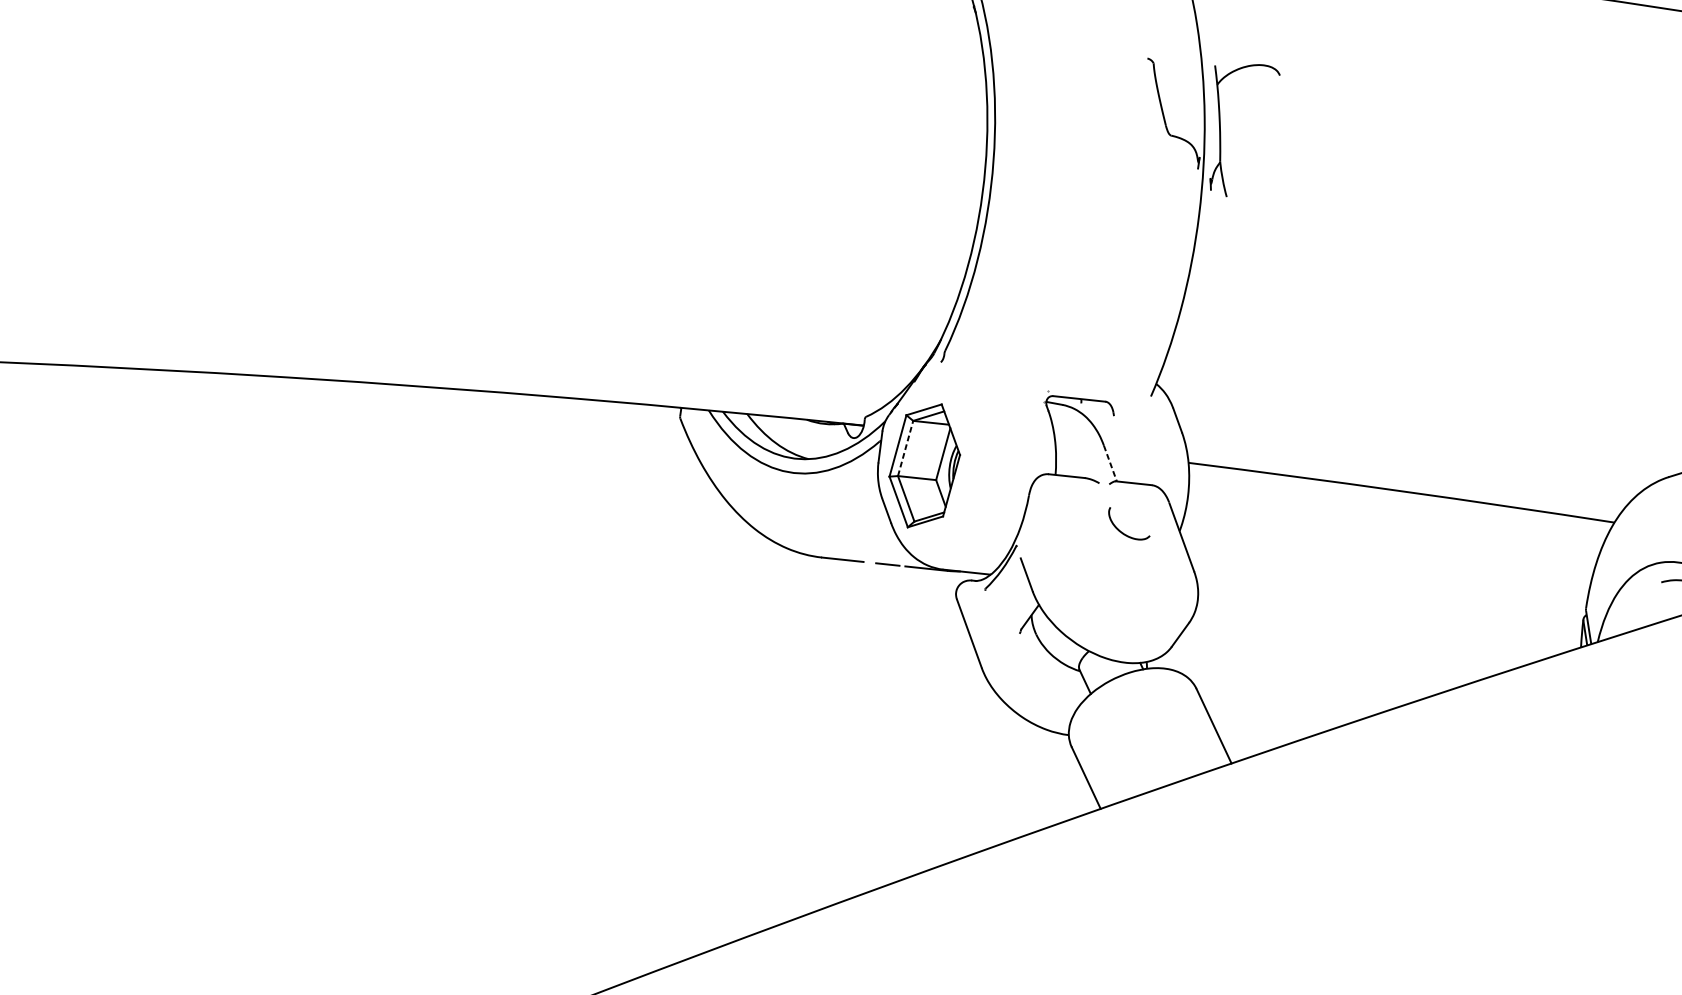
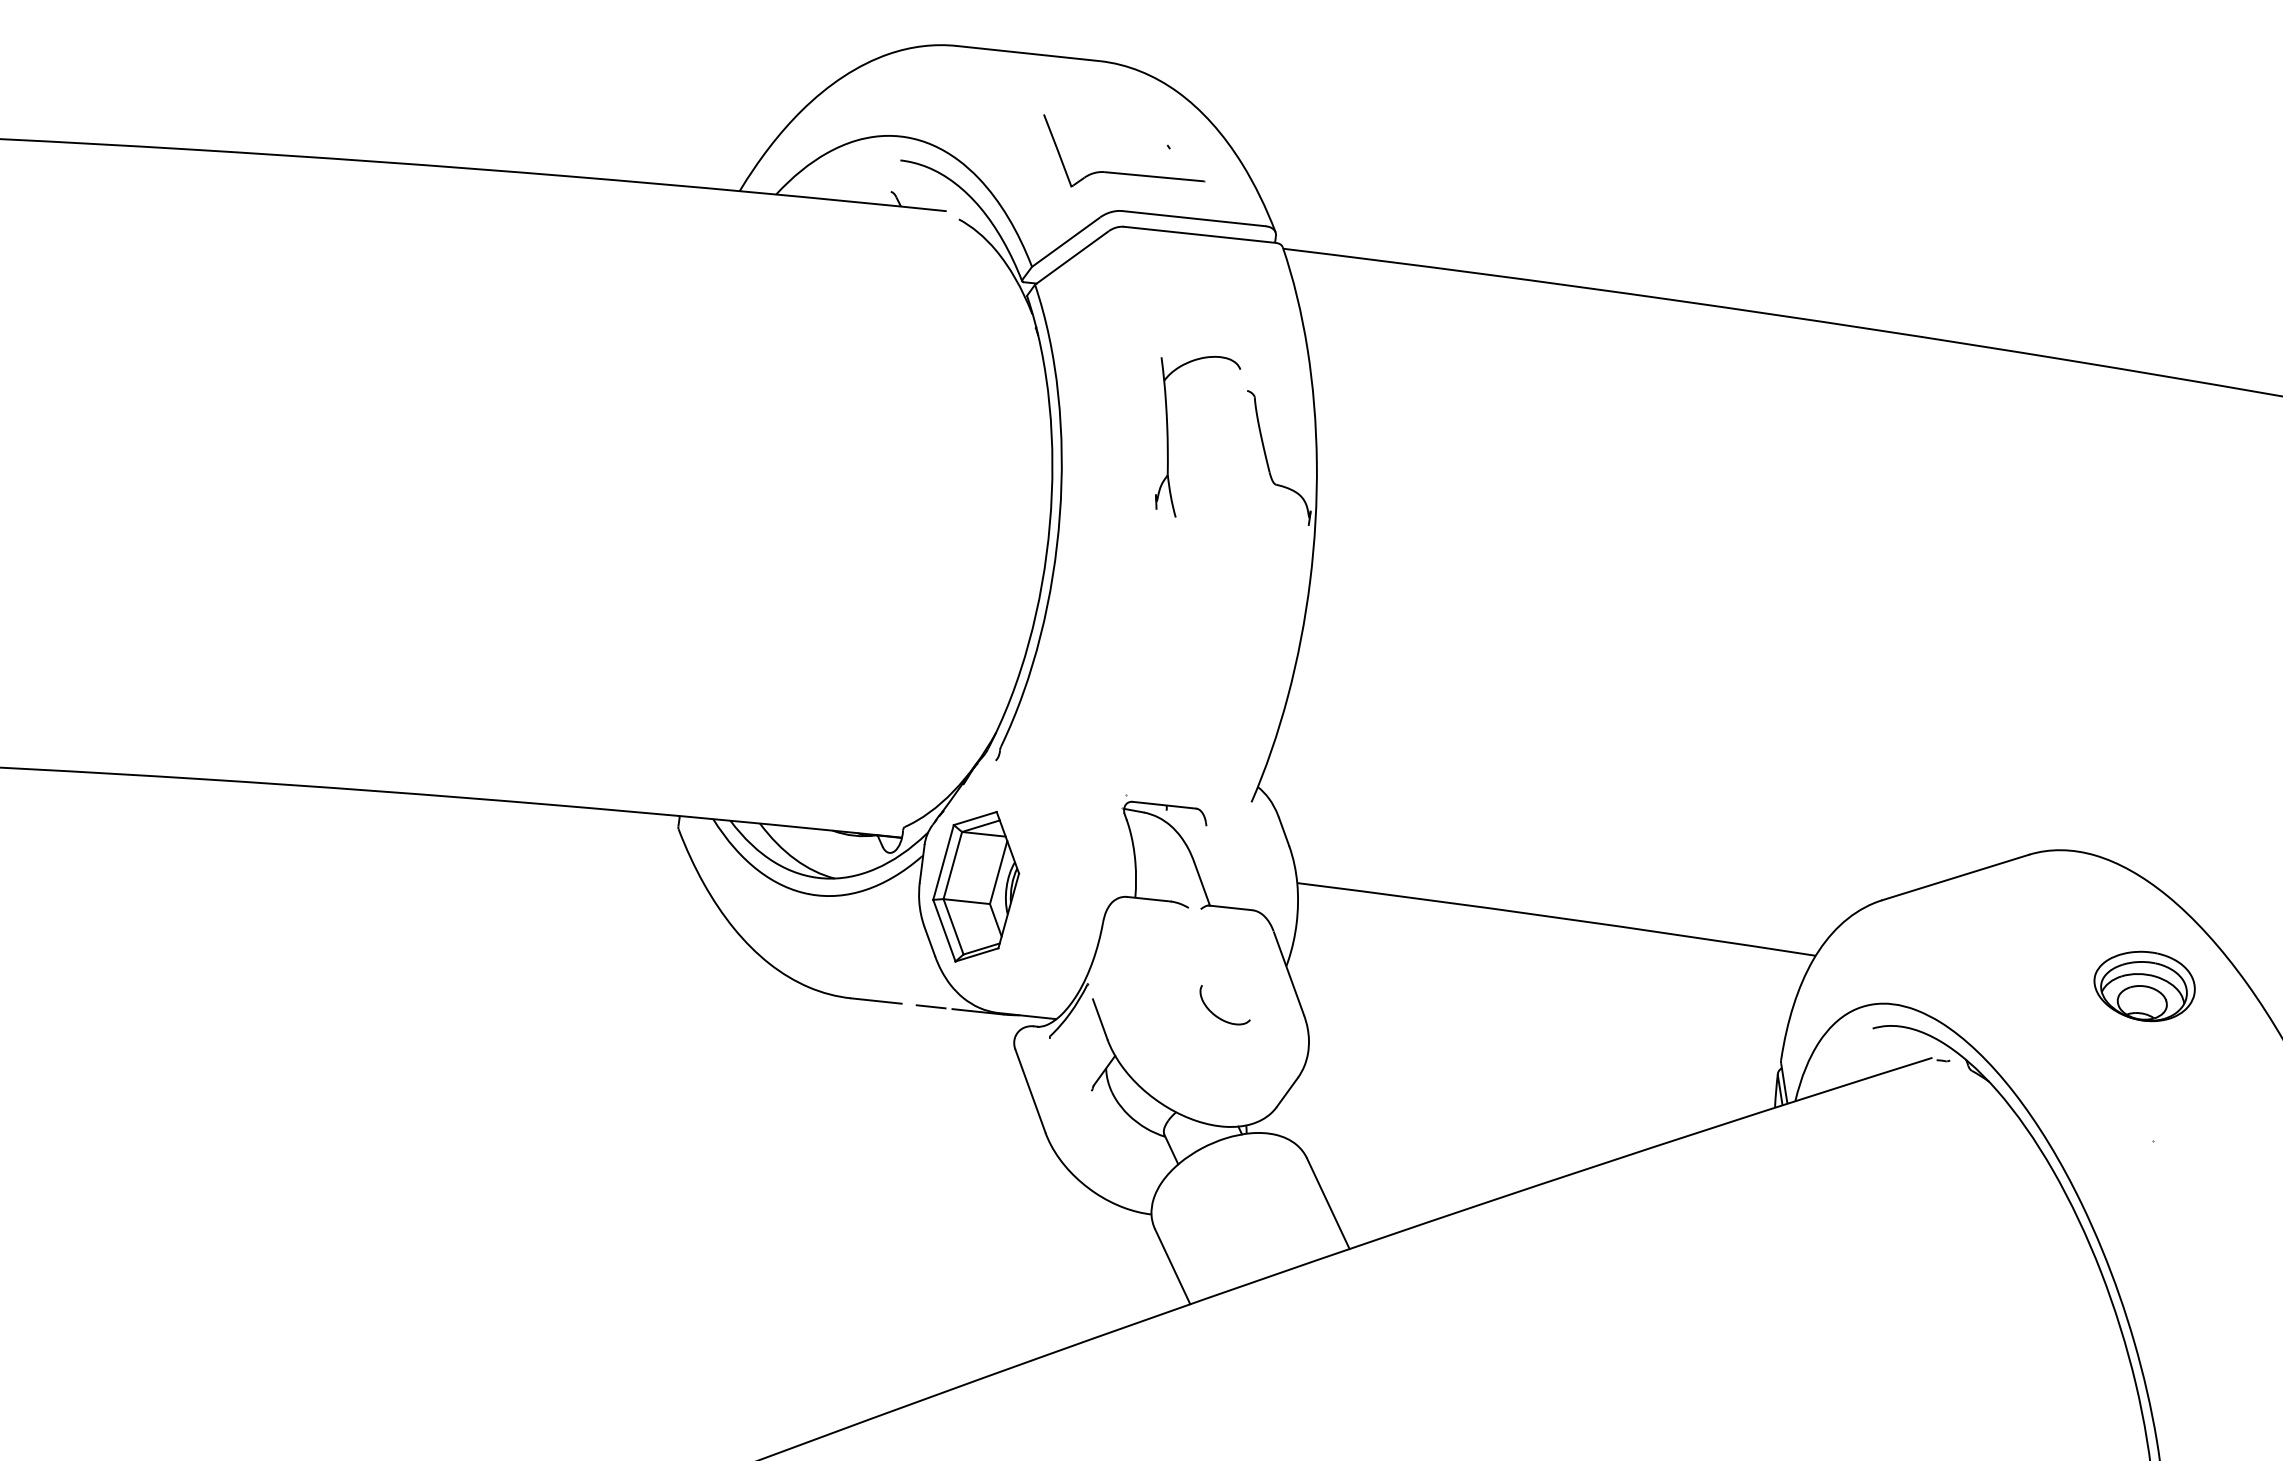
part: (1220, 130) -> (1168, 436), moved
line: (905, 448) -> (952, 865), dashed -> solid
line: (1110, 464) -> (1202, 884), dashed -> solid
curve: (1123, 533) -> (1218, 1016), moved

